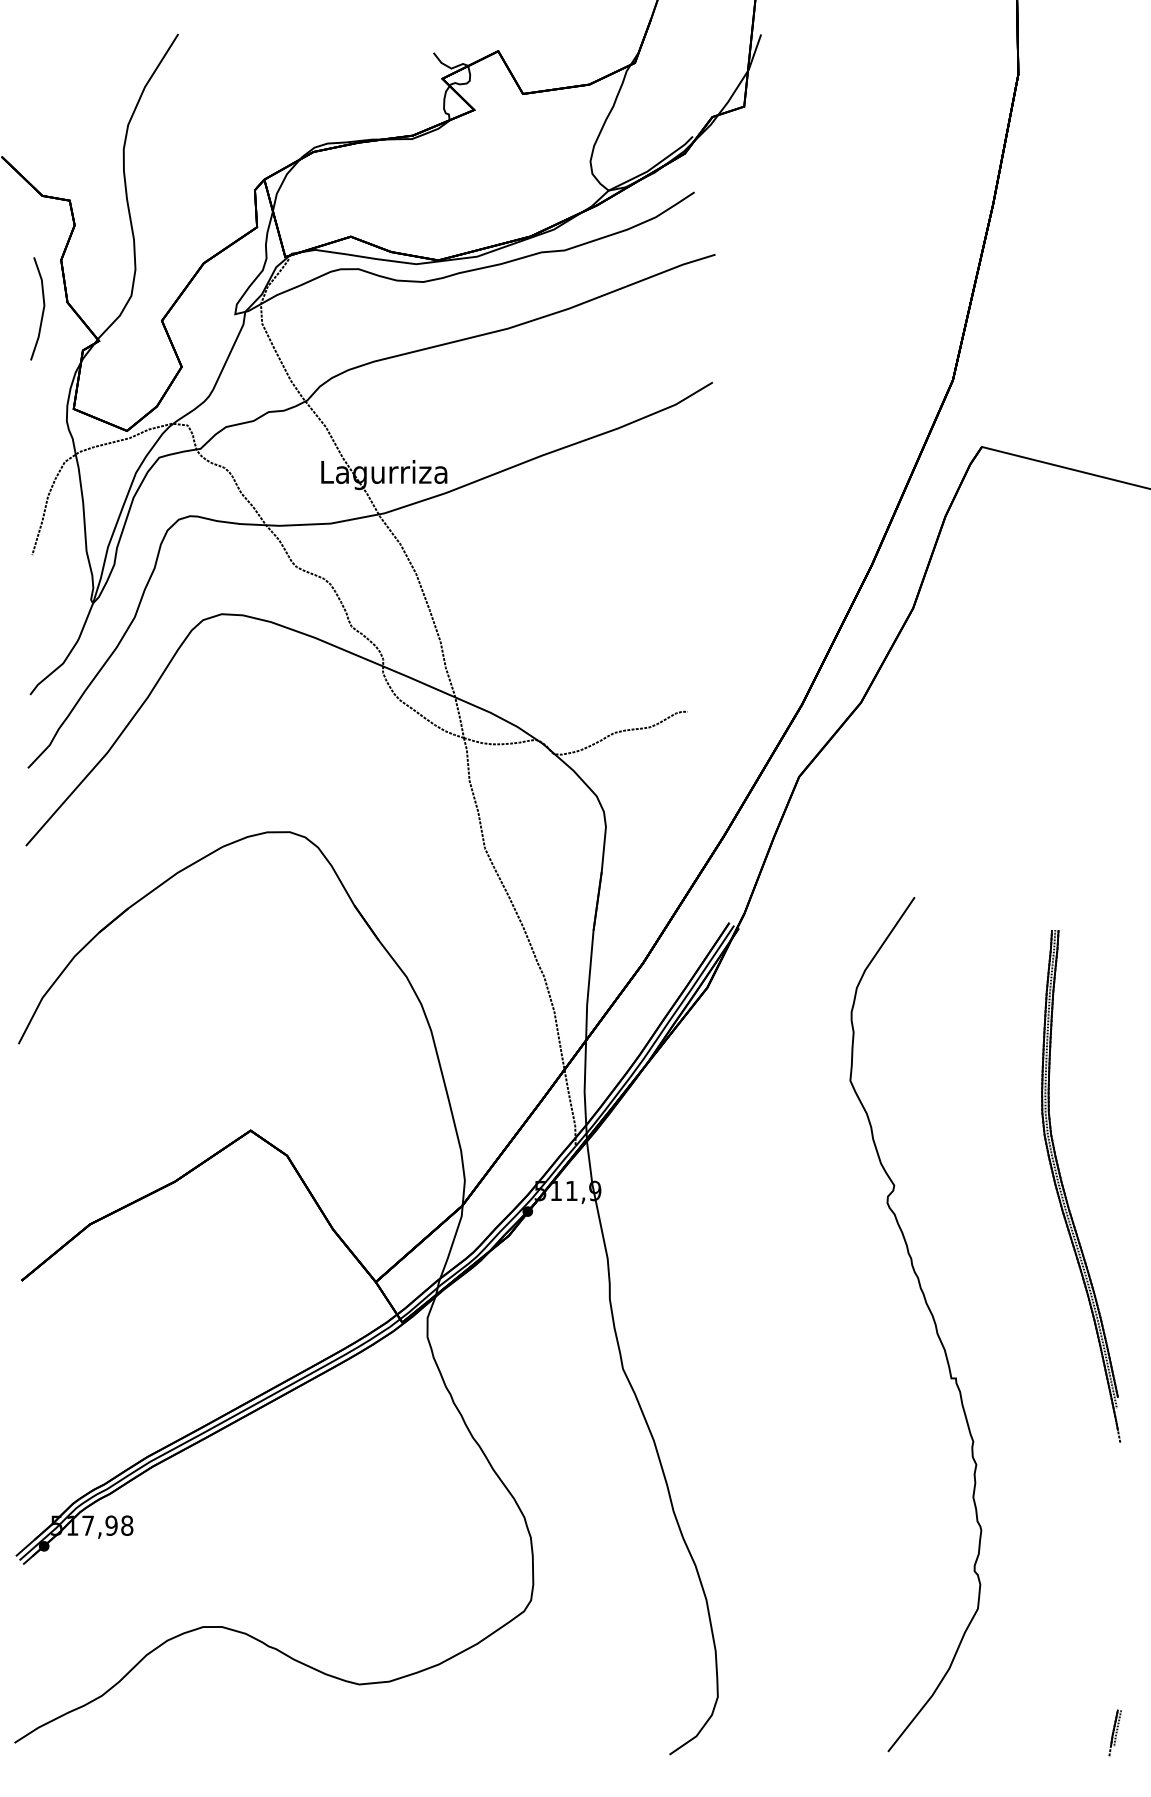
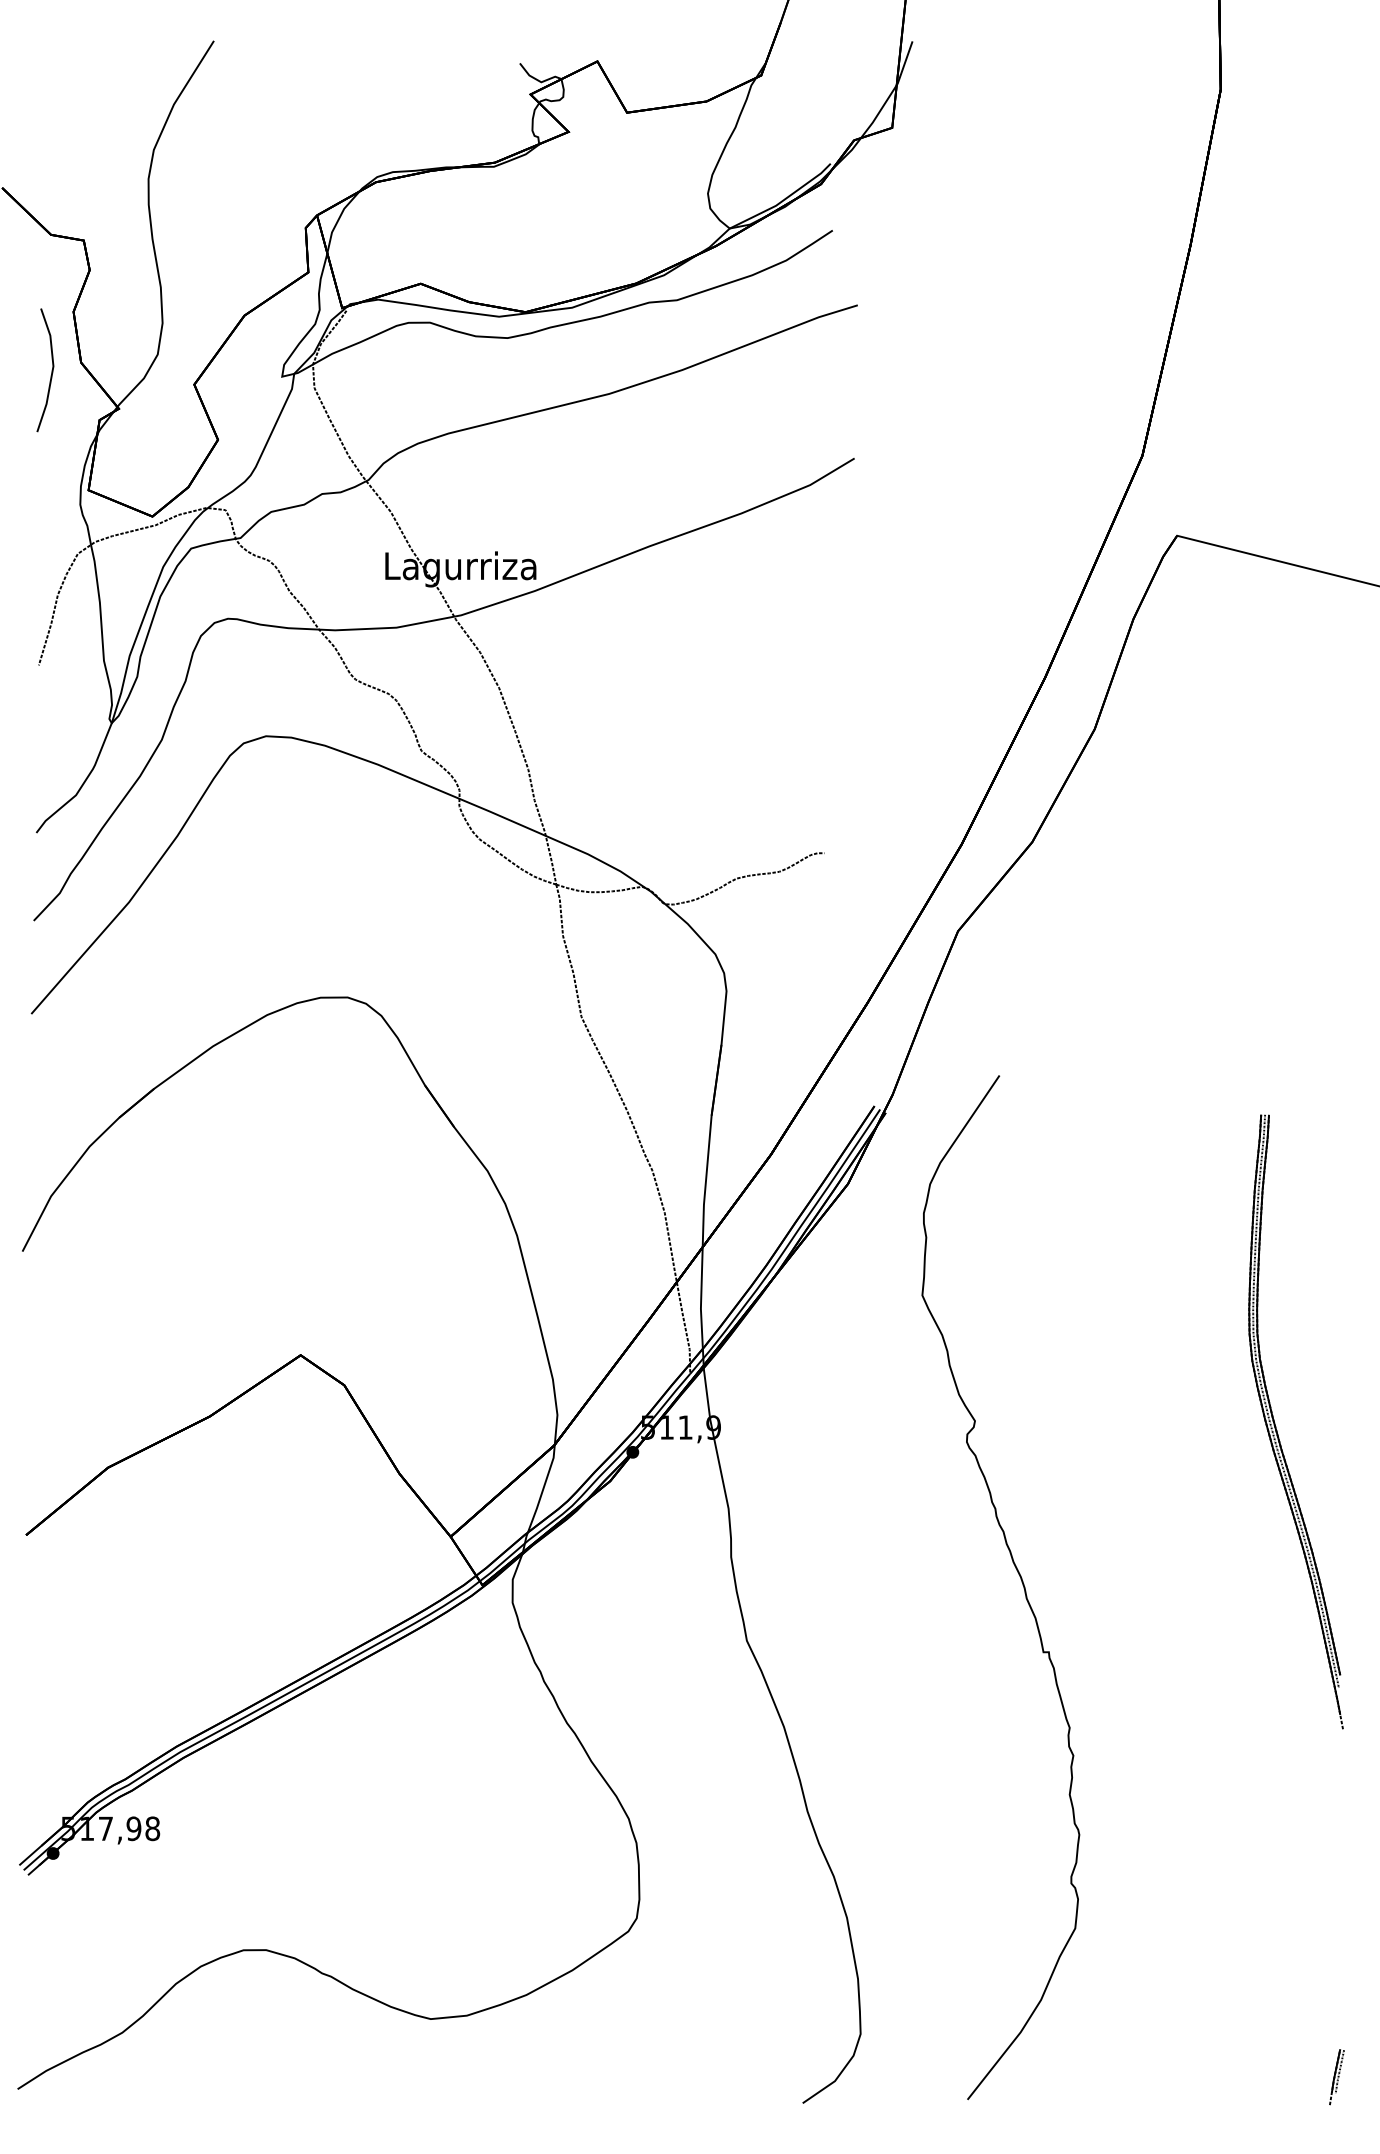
part: (932, 1319) -> (1020, 1581), moved

